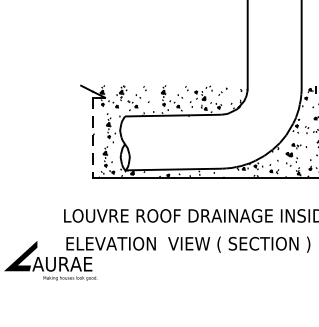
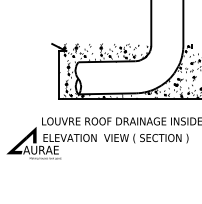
line: (93, 138) -> (59, 75), dashed -> solid
fill: (46, 237) -> (31, 134), added

